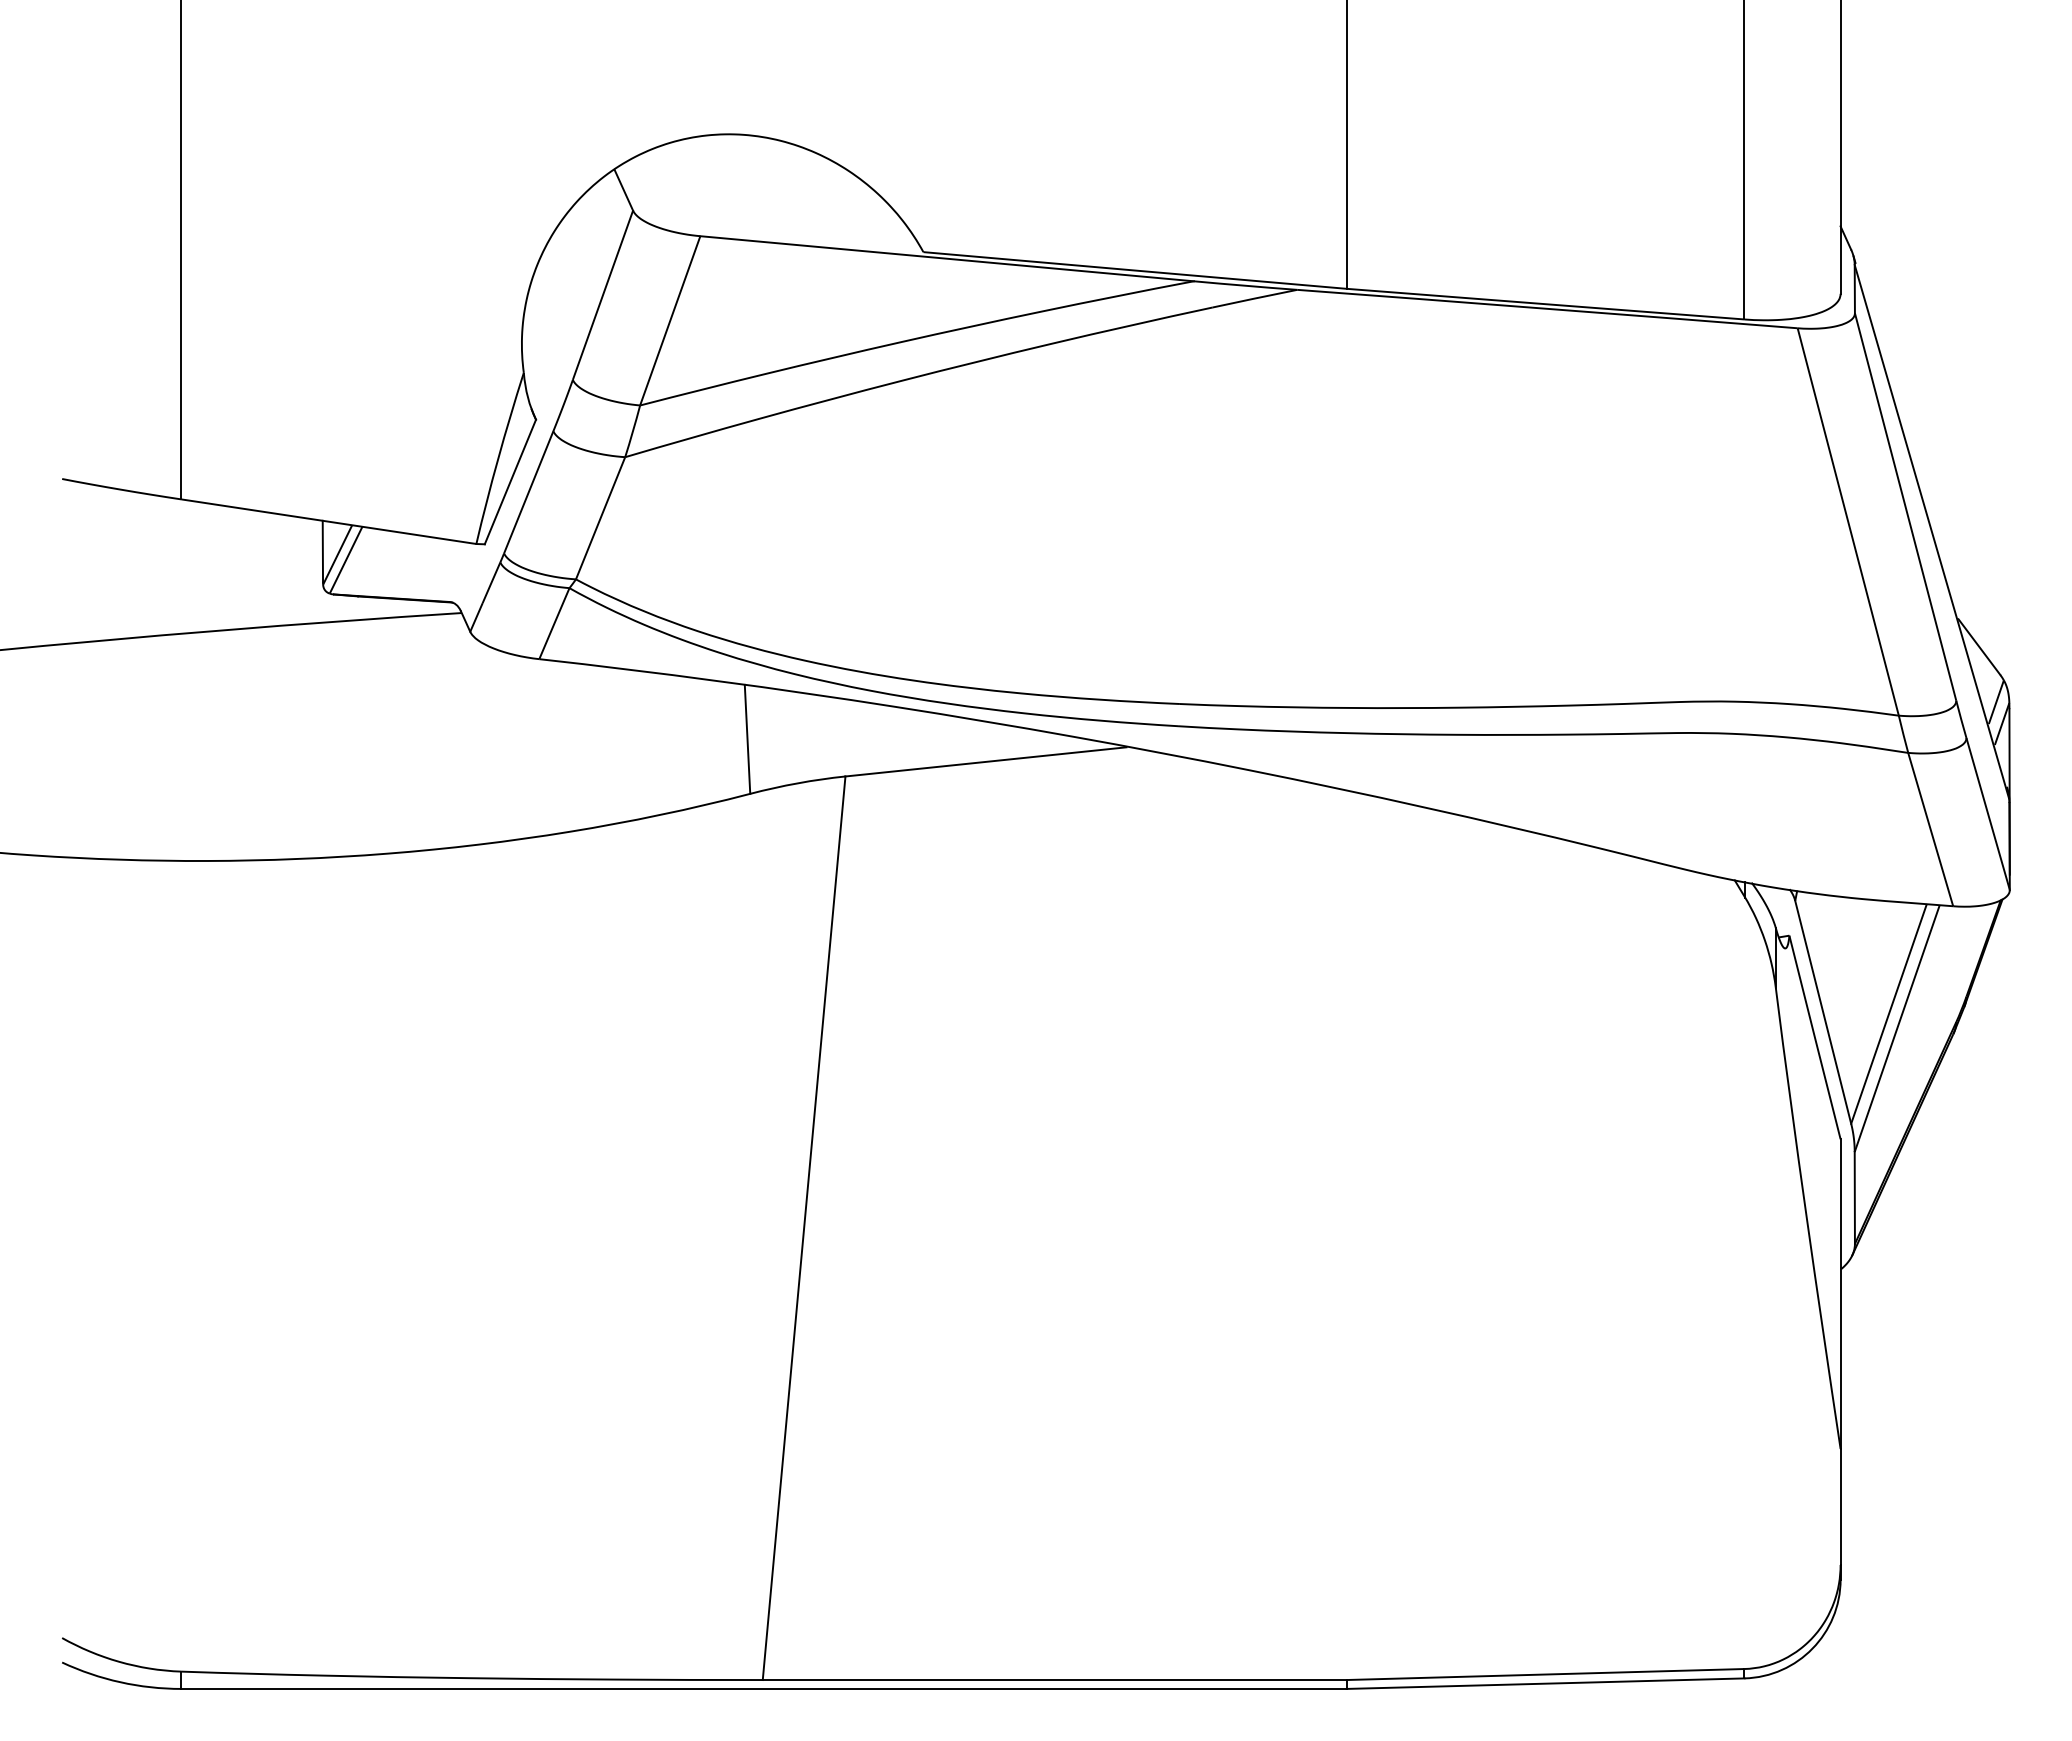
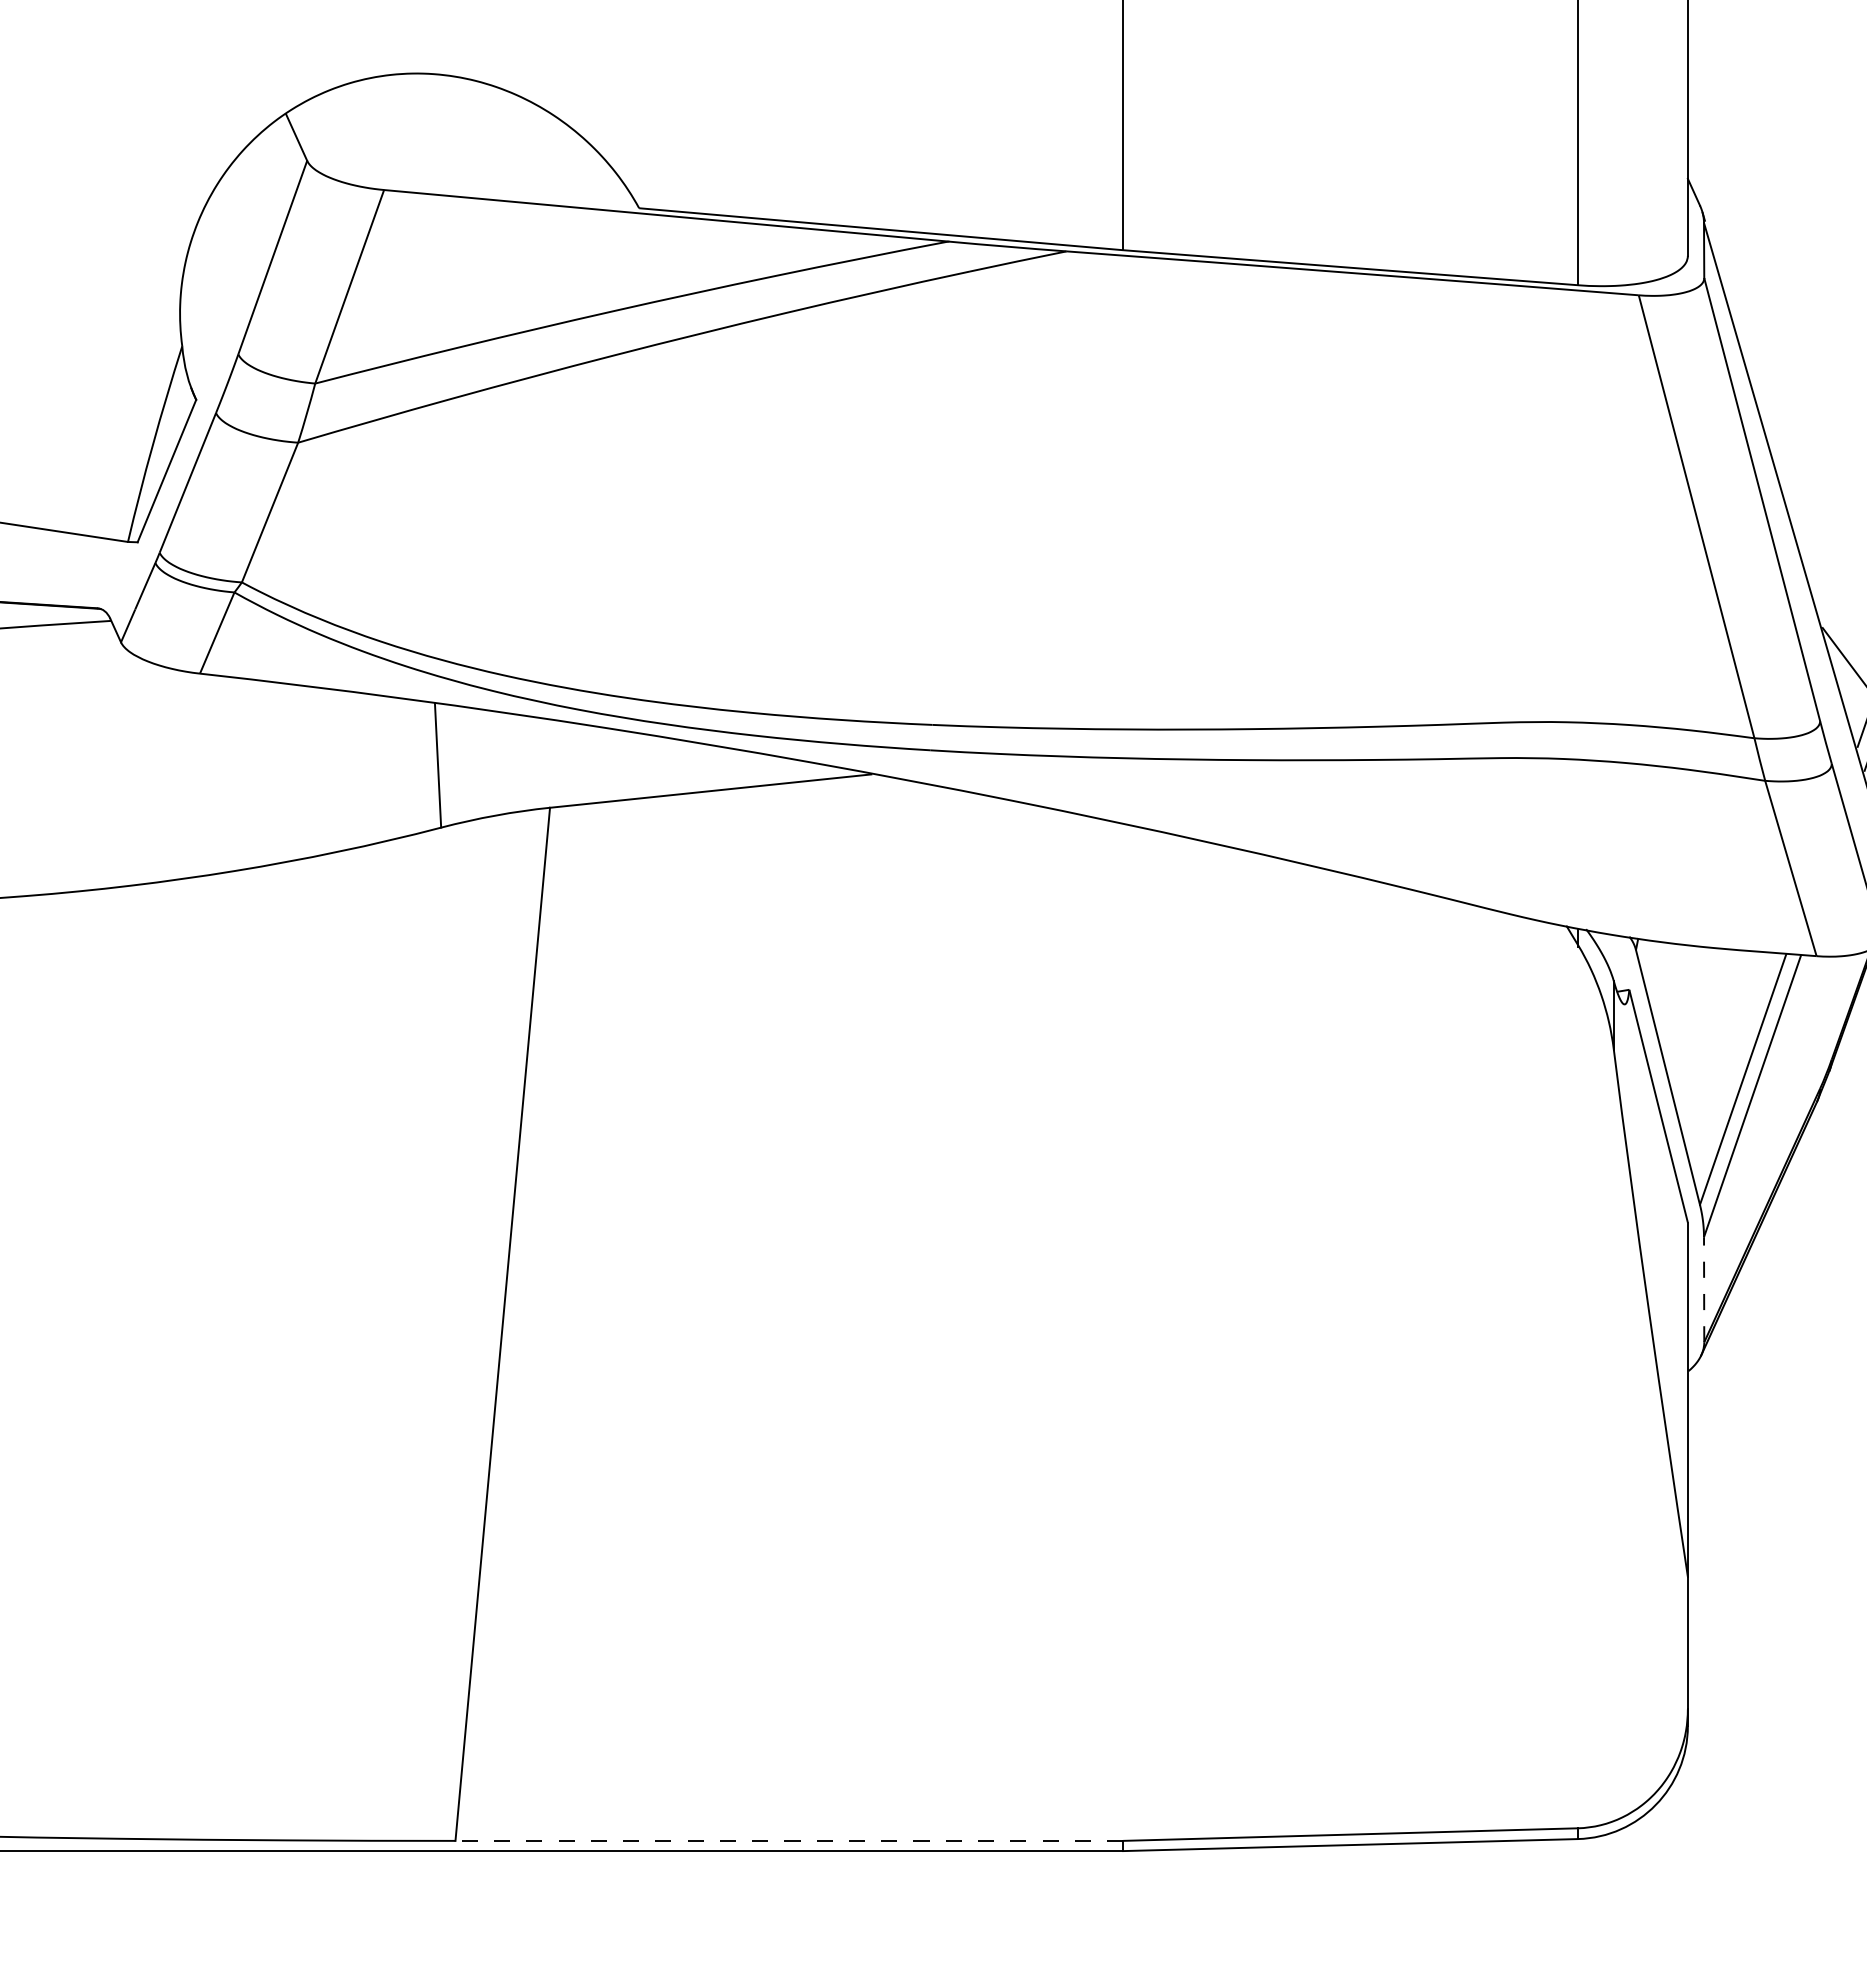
line: (1854, 1198) -> (1703, 1290), solid -> dashed
line: (1054, 1680) -> (789, 1841), solid -> dashed

